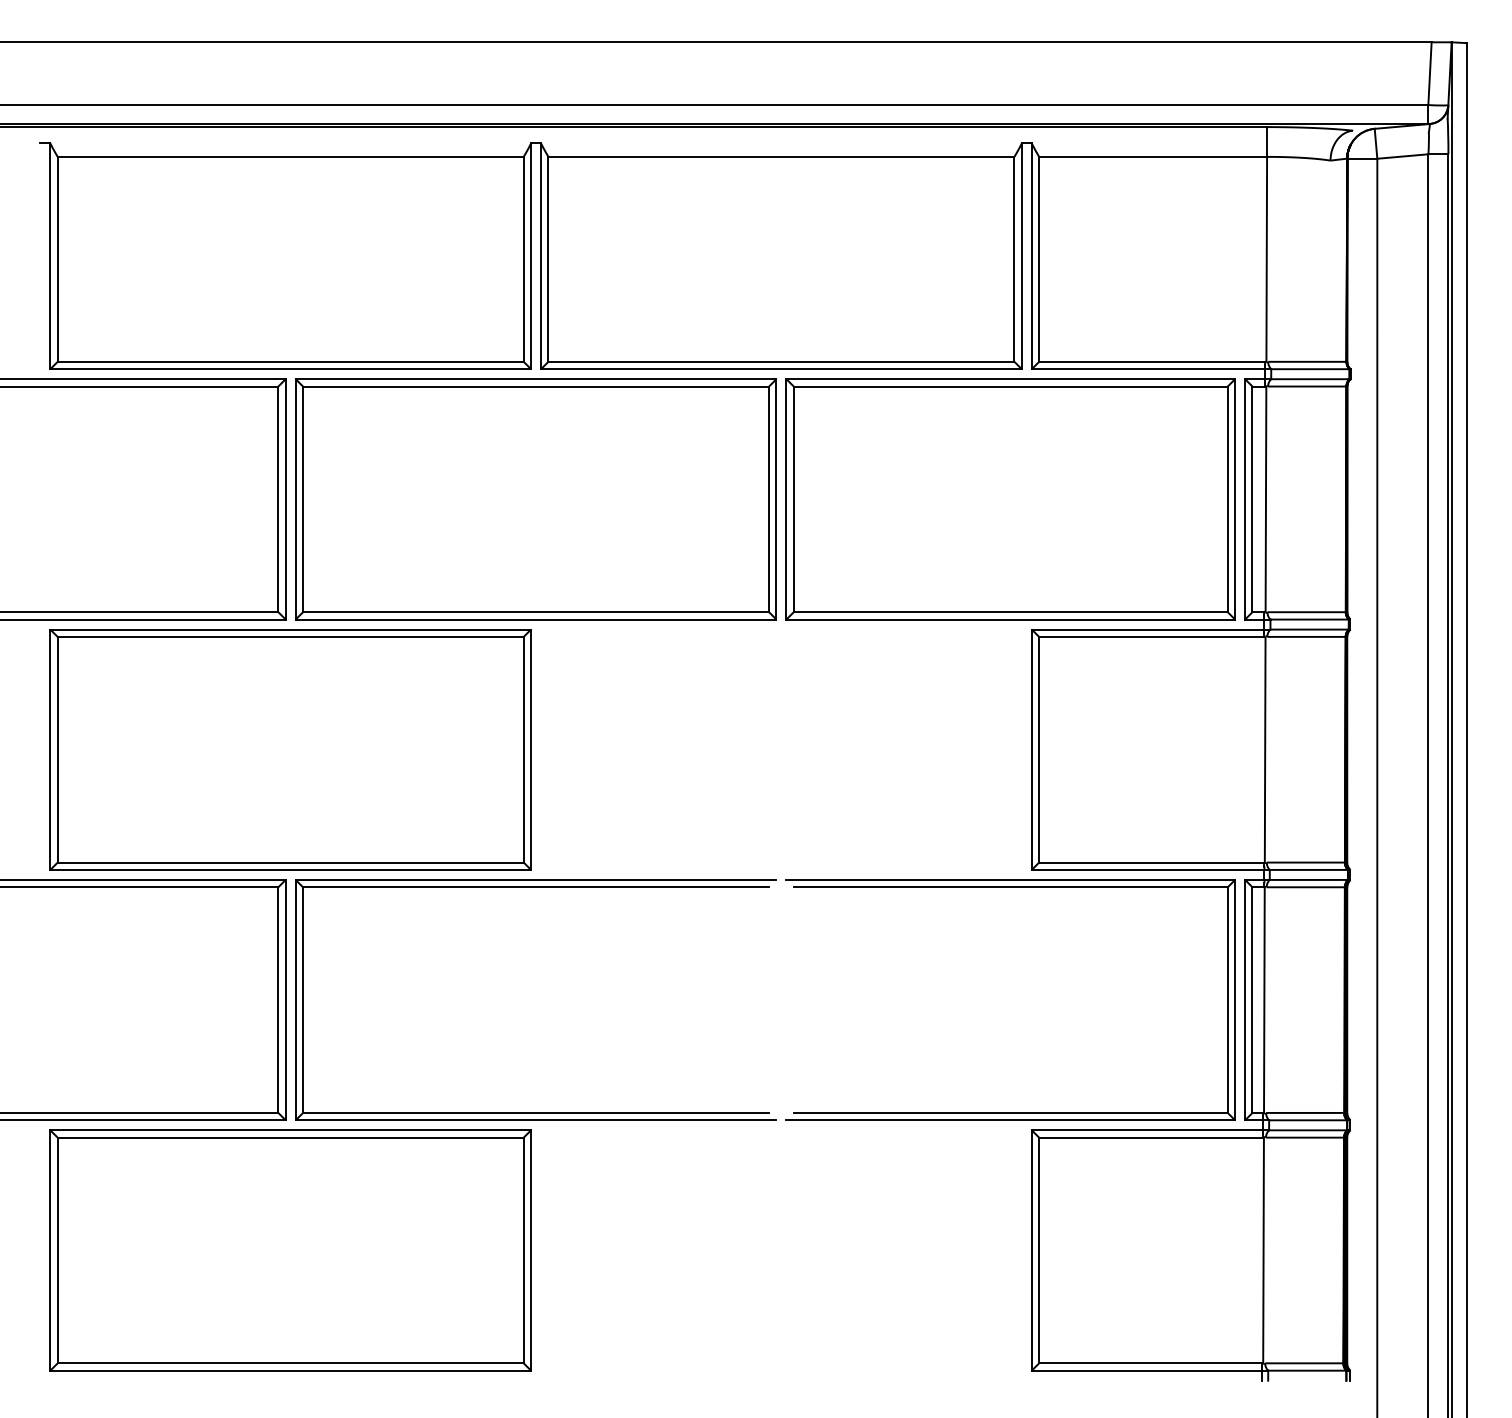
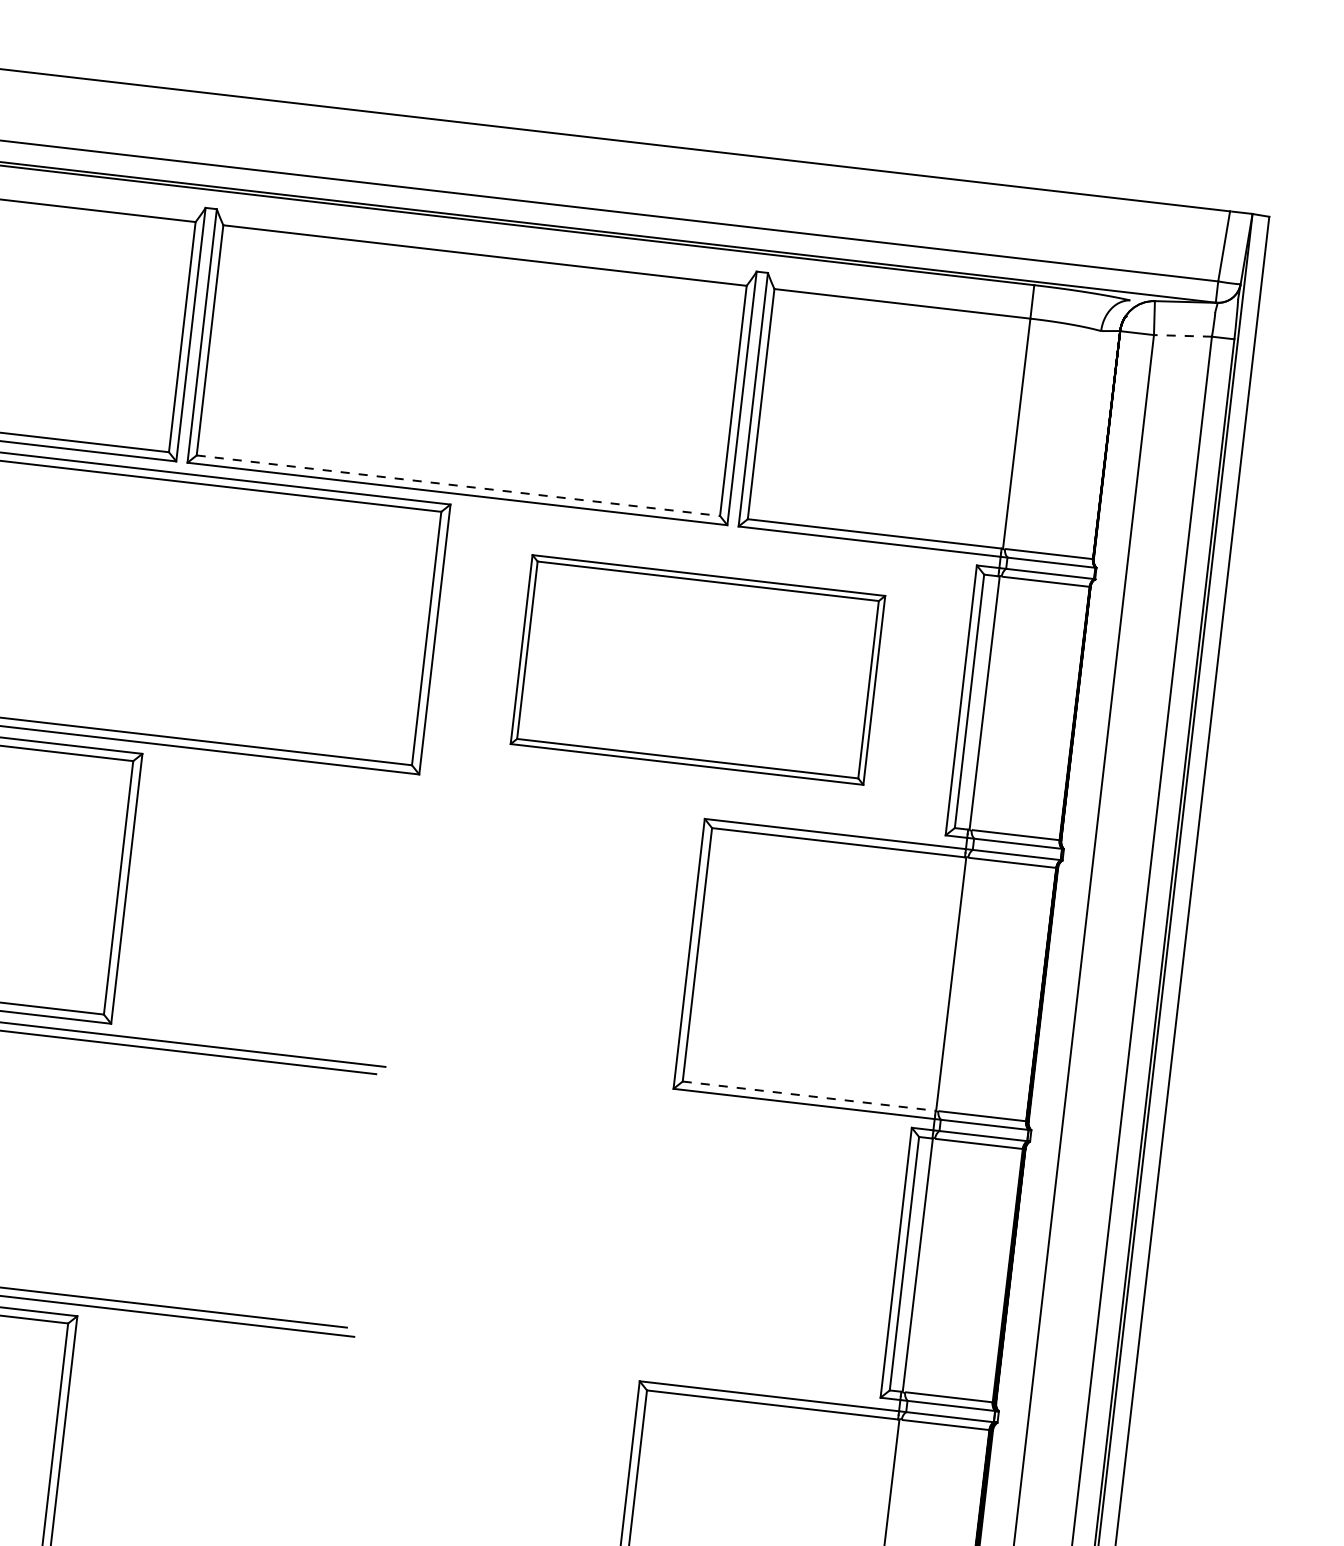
line: (1402, 156) -> (1182, 335), solid -> dashed
line: (781, 361) -> (458, 485), solid -> dashed
part: (1010, 499) -> (697, 670), size x0.7
line: (1151, 862) -> (808, 1096), solid -> dashed
part: (1010, 887) -> (647, 1105), removed

